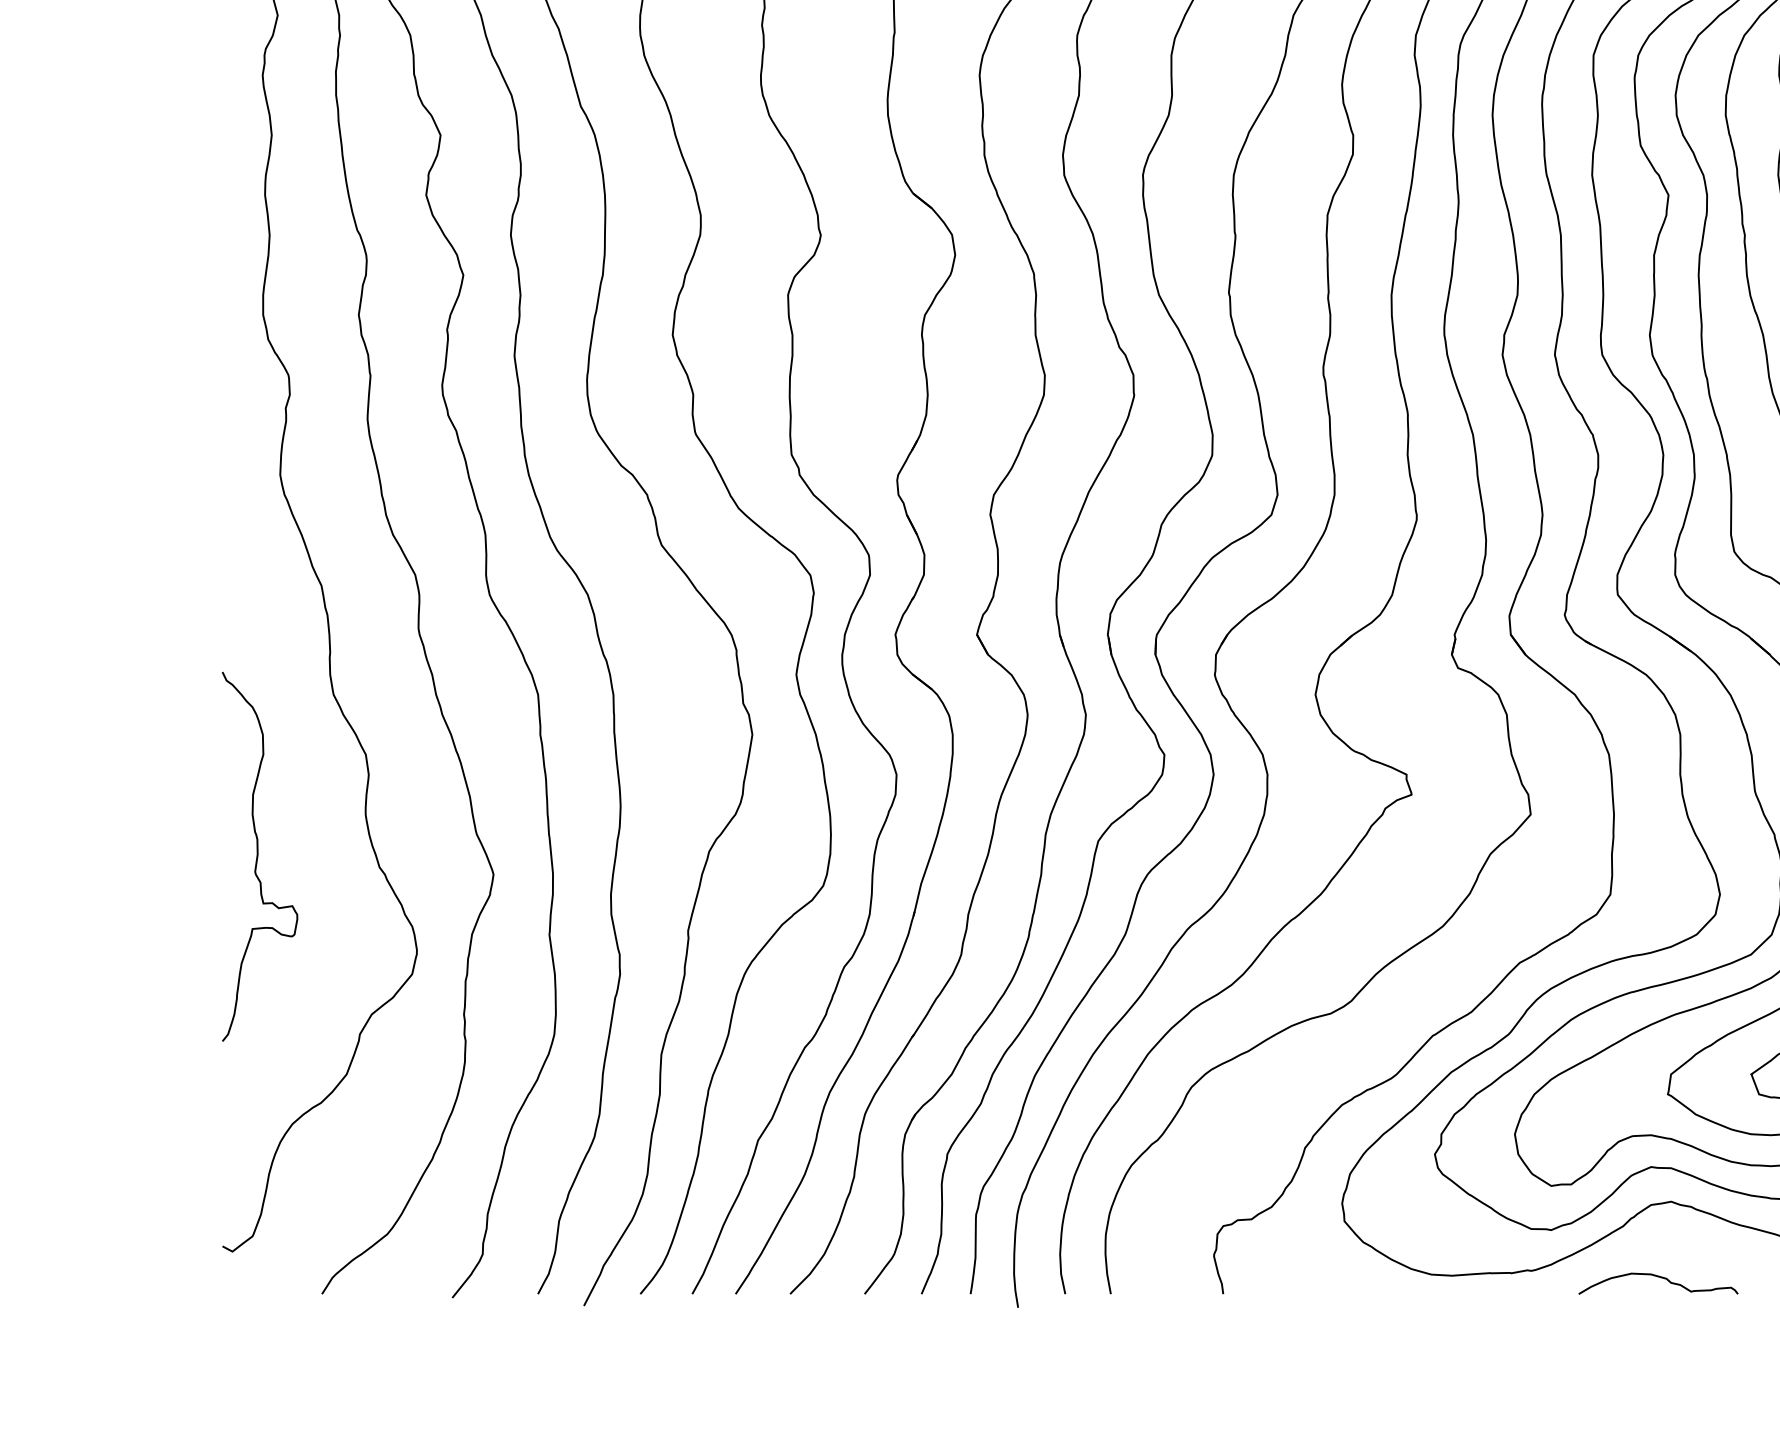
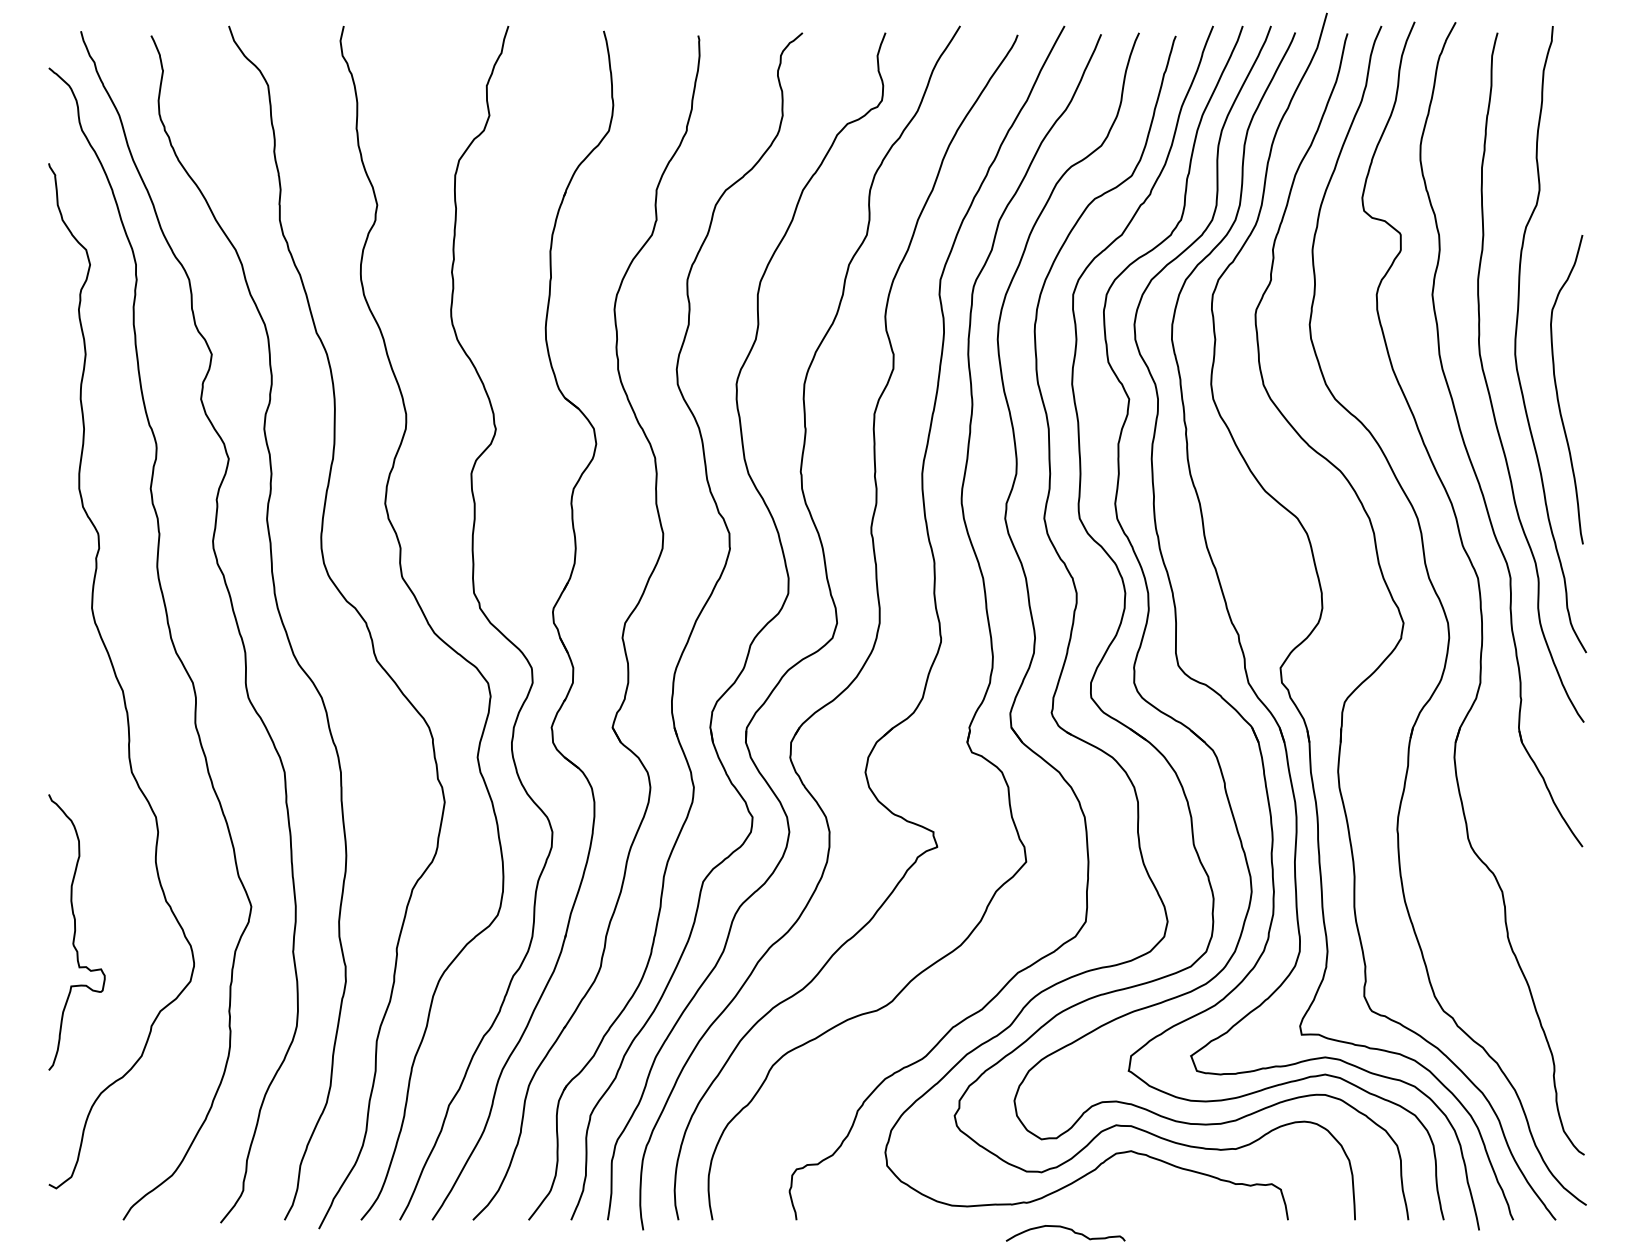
curve: (258, 856) -> (75, 932), moved
curve: (1659, 1278) -> (1066, 1229), moved

